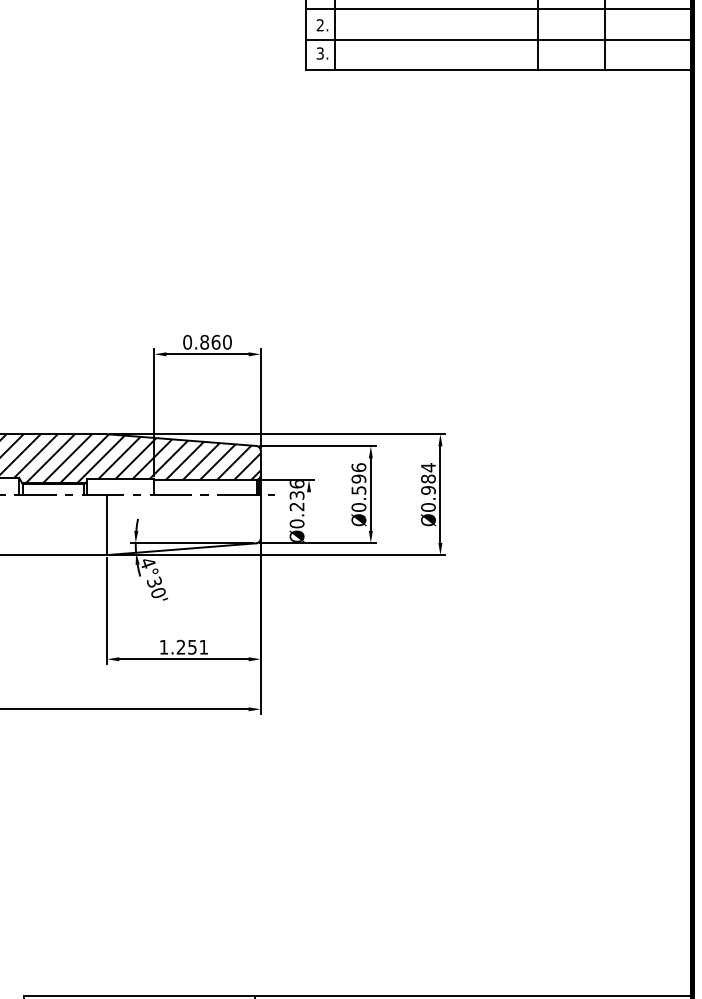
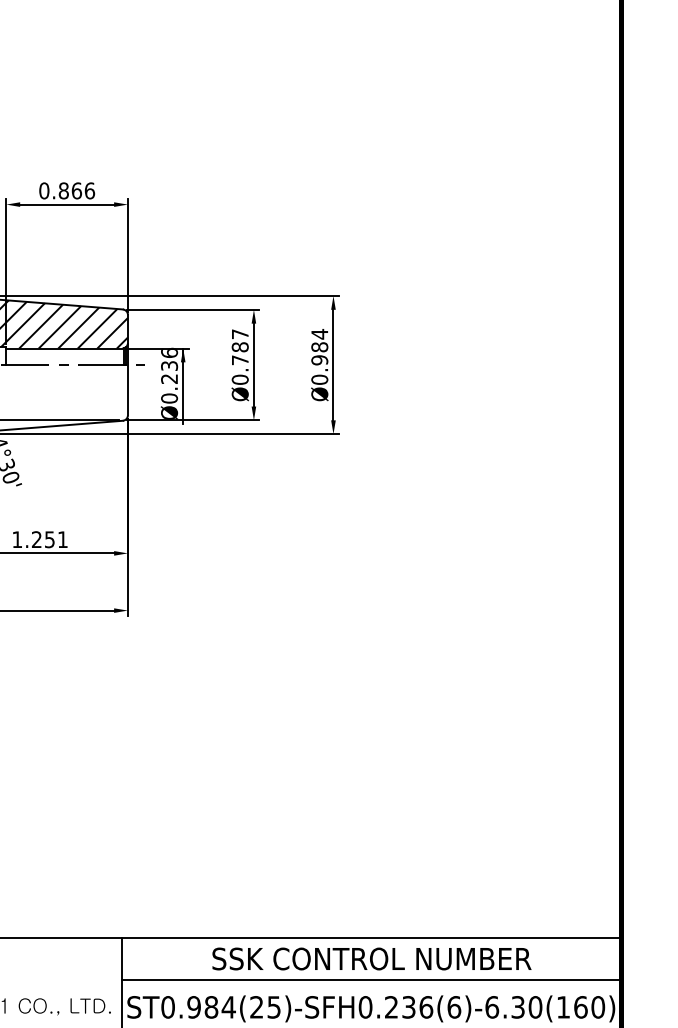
text: (227, 341) -> (89, 189), 0.860 -> 0.866
text: (358, 478) -> (239, 346), Ø0.596 -> Ø0.787
line: (309, 513) -> (183, 386), added

